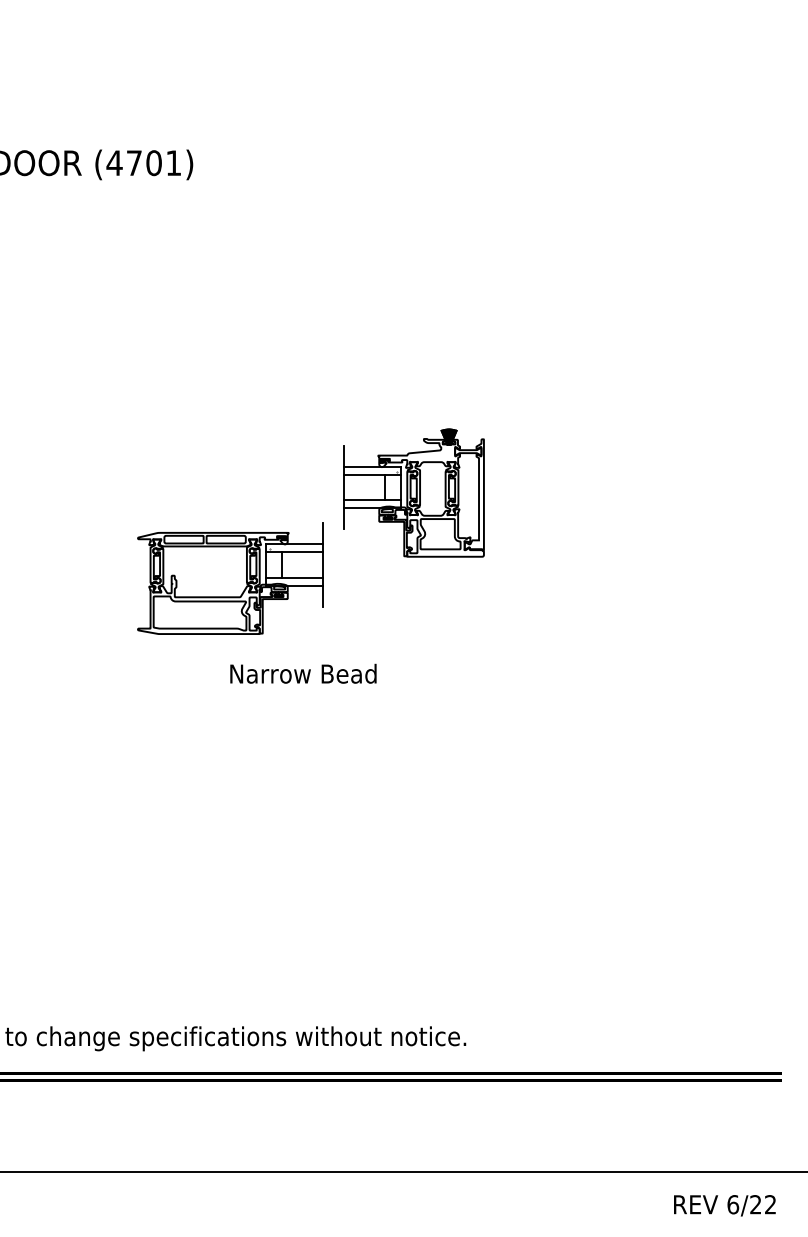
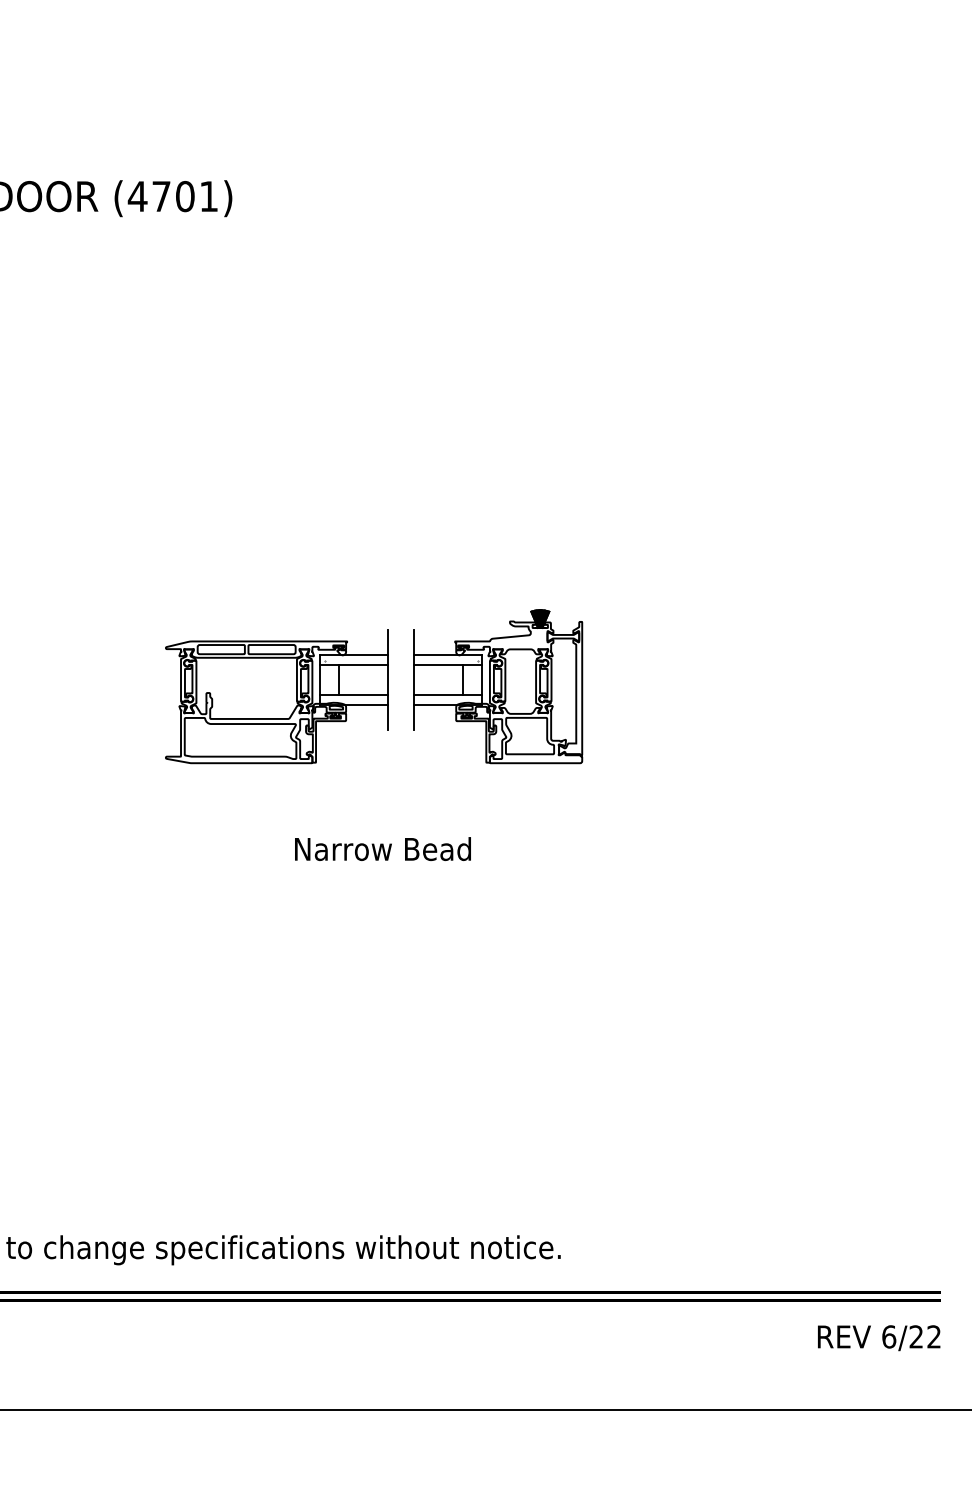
part: (414, 493) -> (498, 686), moved
text: (303, 673) -> (382, 848), moved
text: (725, 1206) -> (879, 1338), moved

